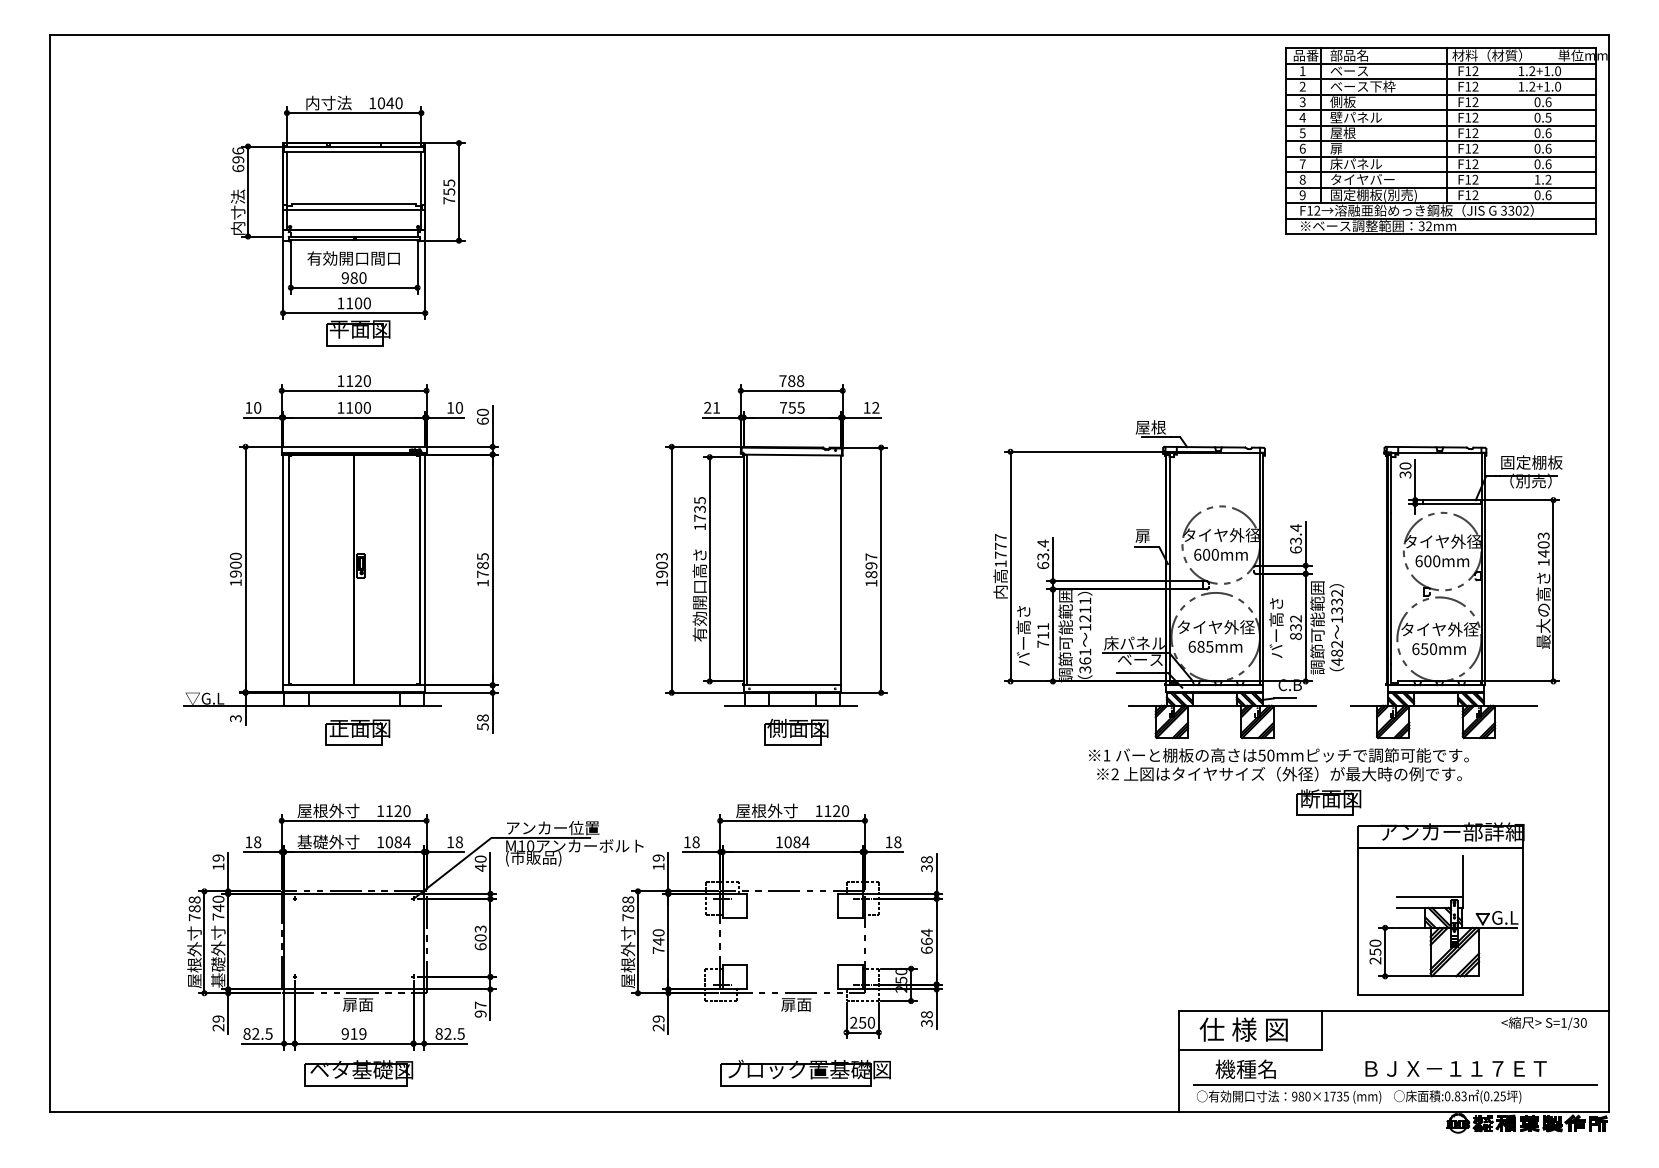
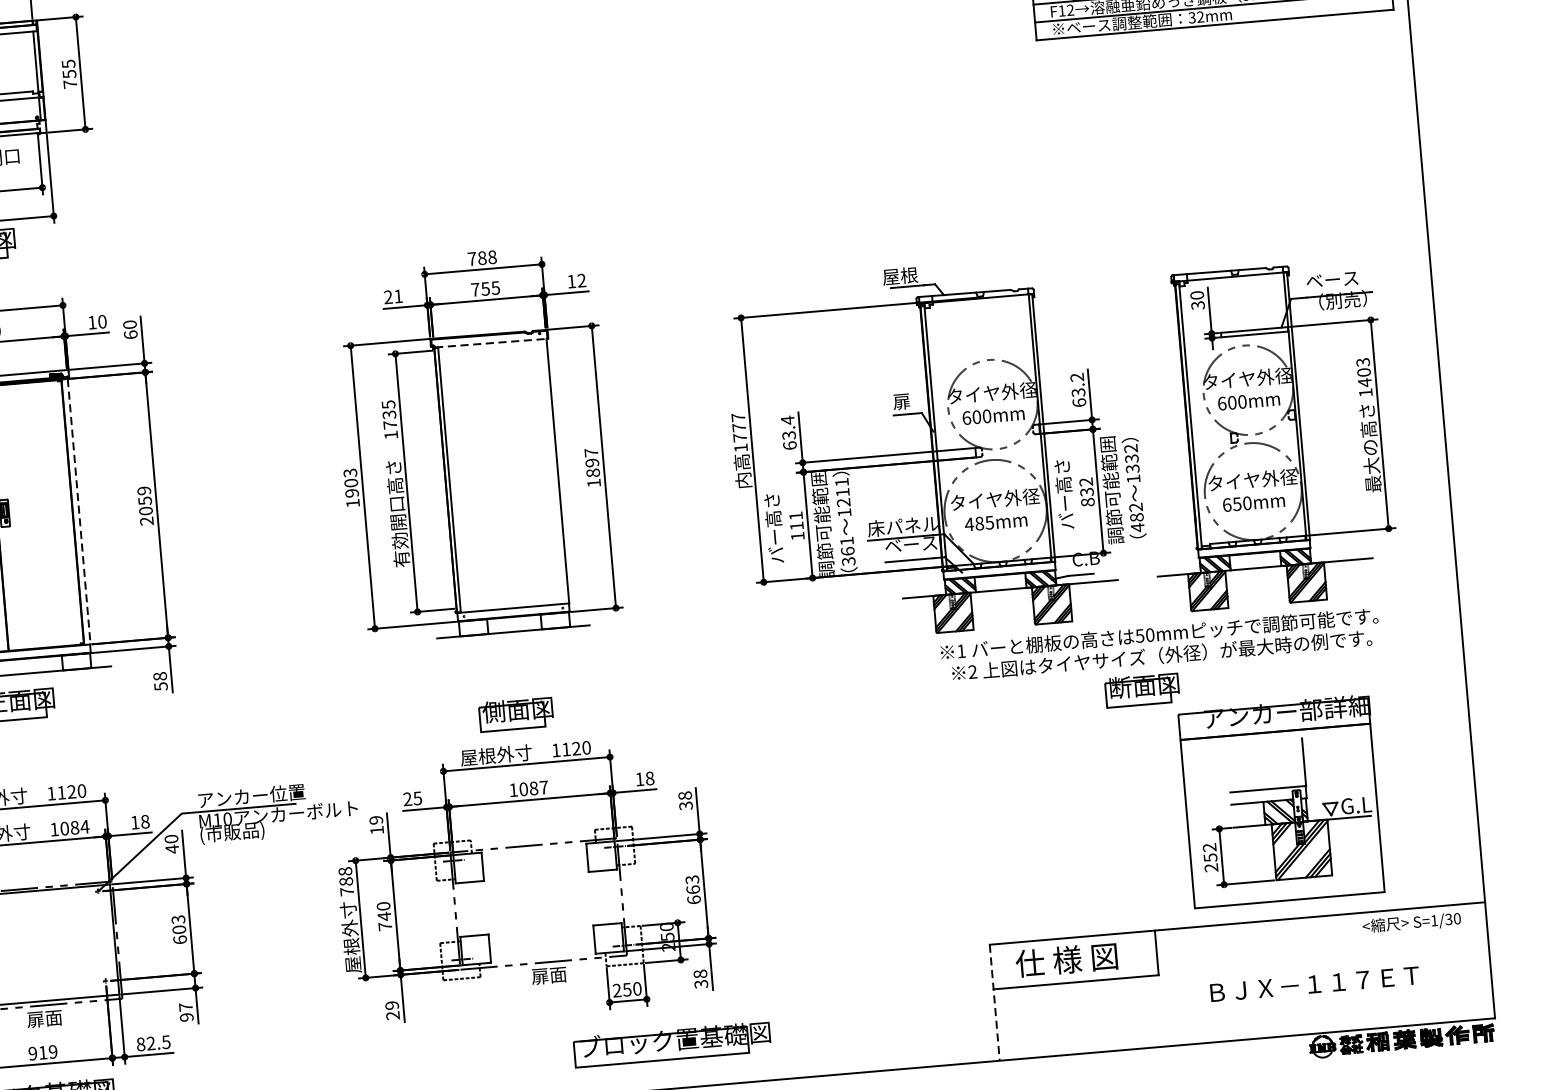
line: (794, 455) -> (492, 343), solid -> dashed
text: (1531, 462) -> (1341, 278), 固定棚板 -> ベース
text: (1295, 527) -> (1076, 376), 63.4 -> 63.2
text: (482, 569) -> (145, 505), 1785 -> 2059
line: (425, 570) -> (79, 512), solid -> dashed
text: (1042, 643) -> (796, 535), 711 -> 111
text: (1192, 646) -> (969, 524), 685mm -> 485mm
part: (796, 731) -> (516, 713), moved
text: (1278, 764) -> (1159, 644), moved
text: (691, 842) -> (412, 799), 18 -> 25
text: (805, 842) -> (543, 787), 1084 -> 1087
text: (926, 932) -> (691, 879), 664 -> 663
text: (1375, 942) -> (1209, 846), 250 -> 252
line: (1178, 1061) -> (994, 1003), solid -> dashed
part: (805, 1072) -> (672, 1043), moved
part: (1395, 1081) -> (1246, 1004), removed

